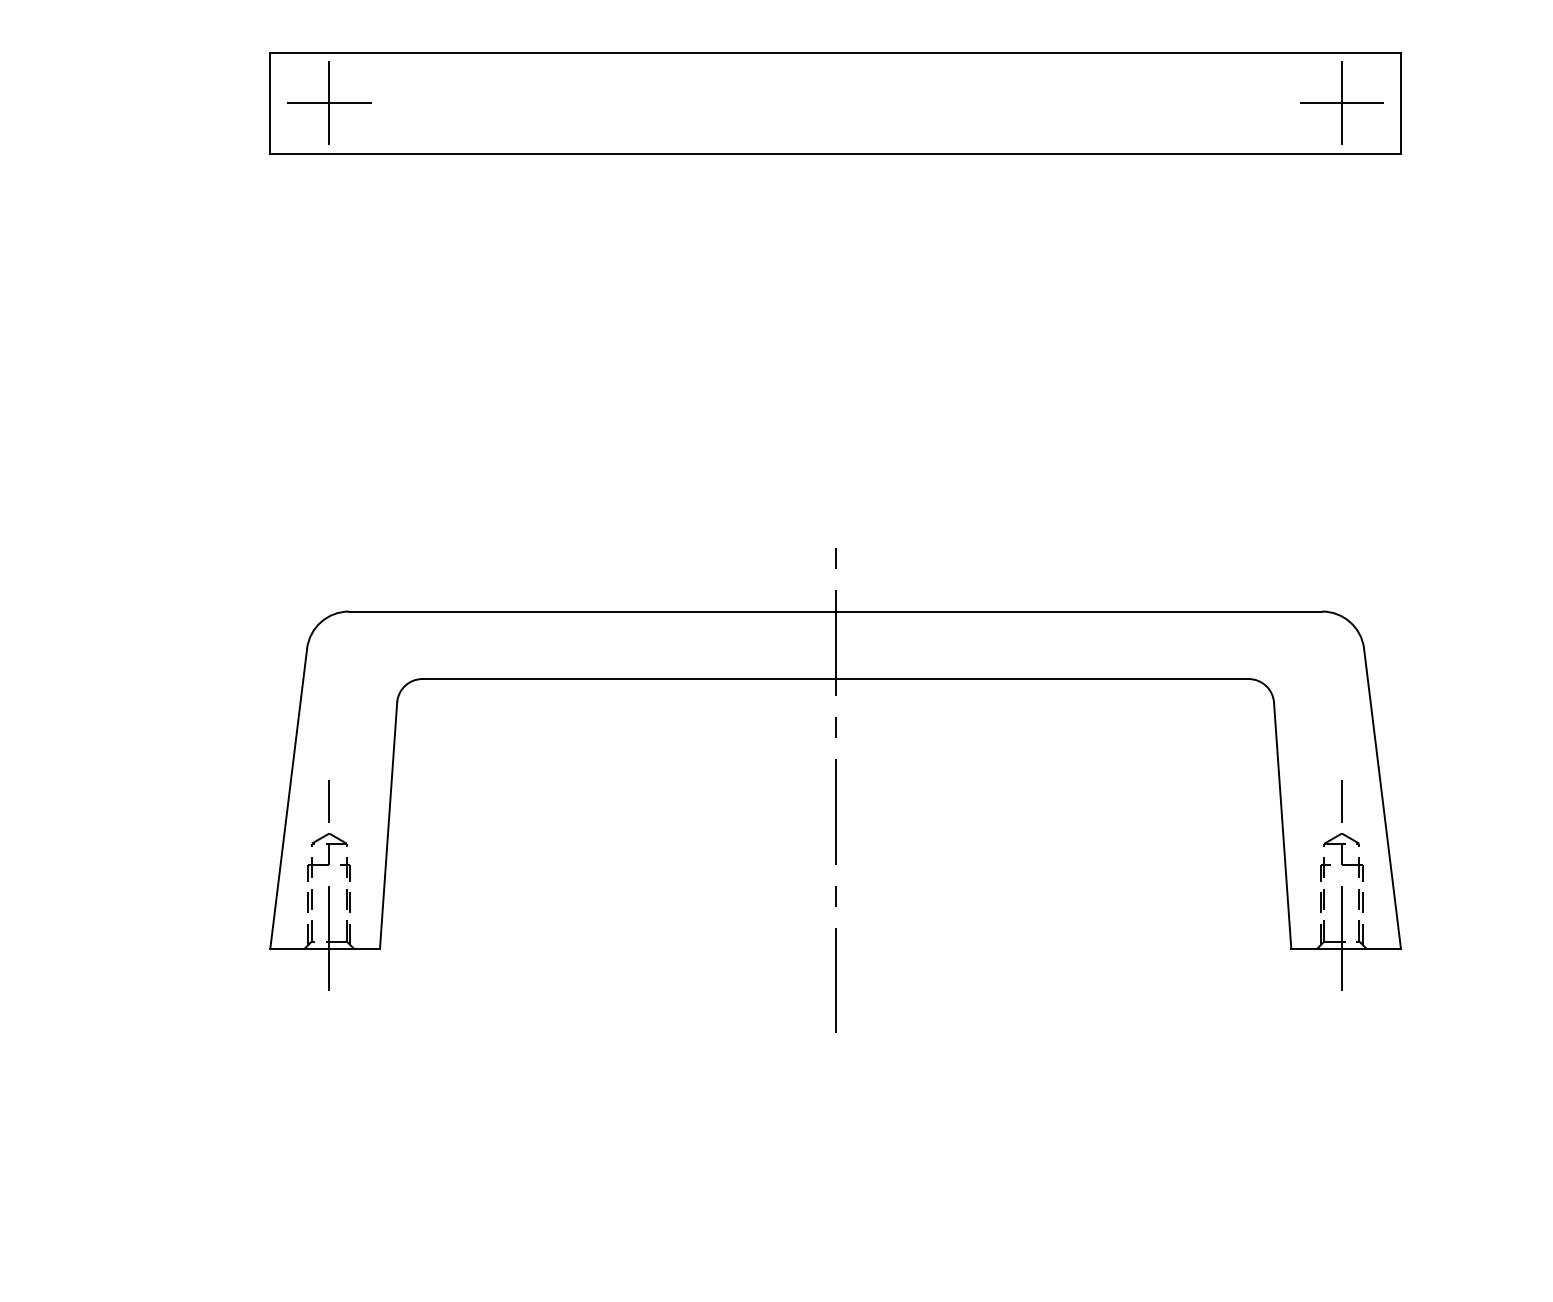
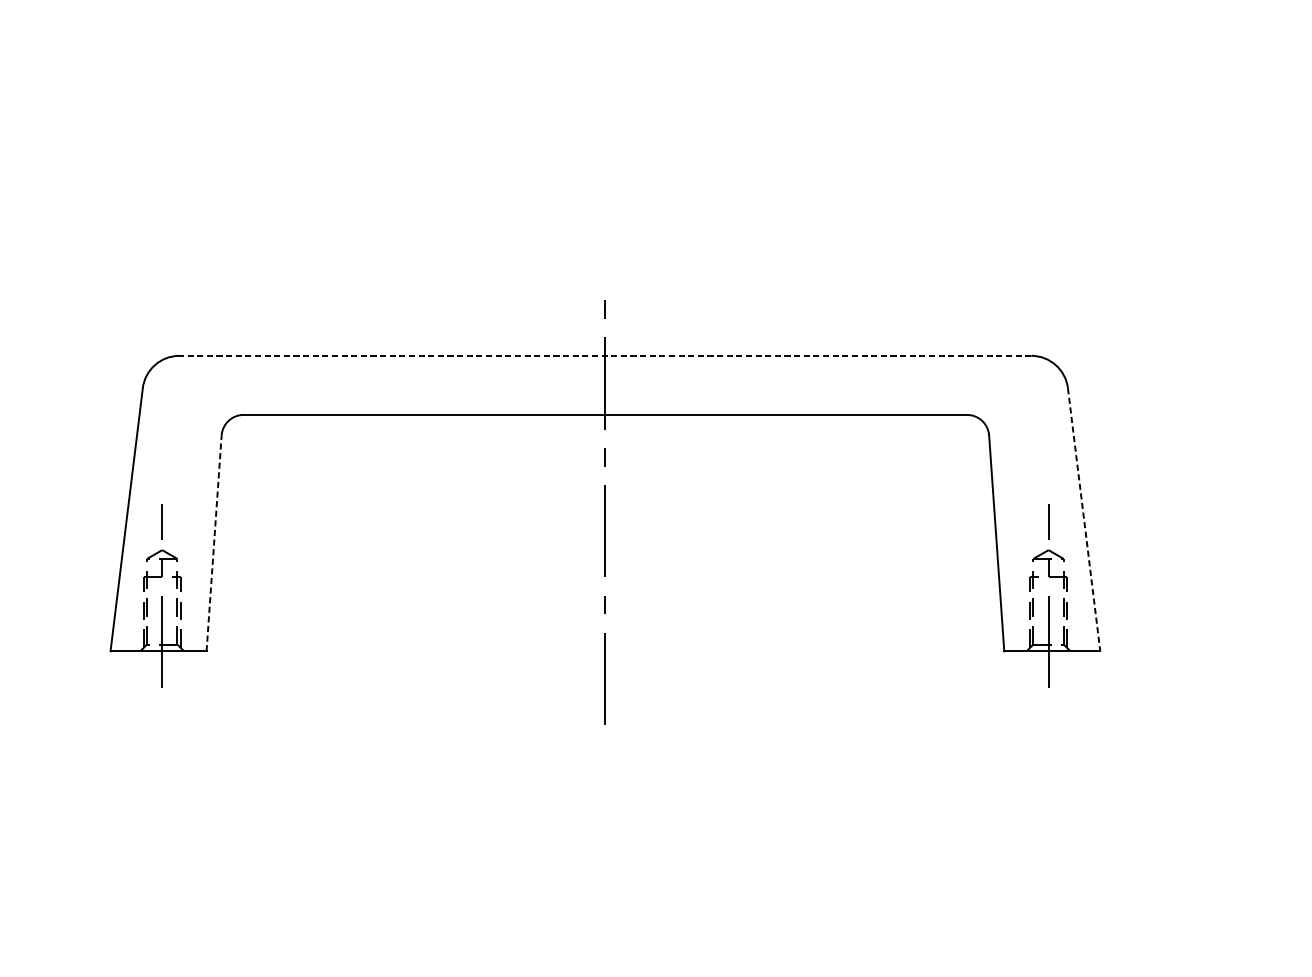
line: (835, 611) -> (605, 355), solid -> dashed
line: (1382, 799) -> (1084, 520), solid -> dashed
line: (388, 825) -> (214, 543), solid -> dashed

